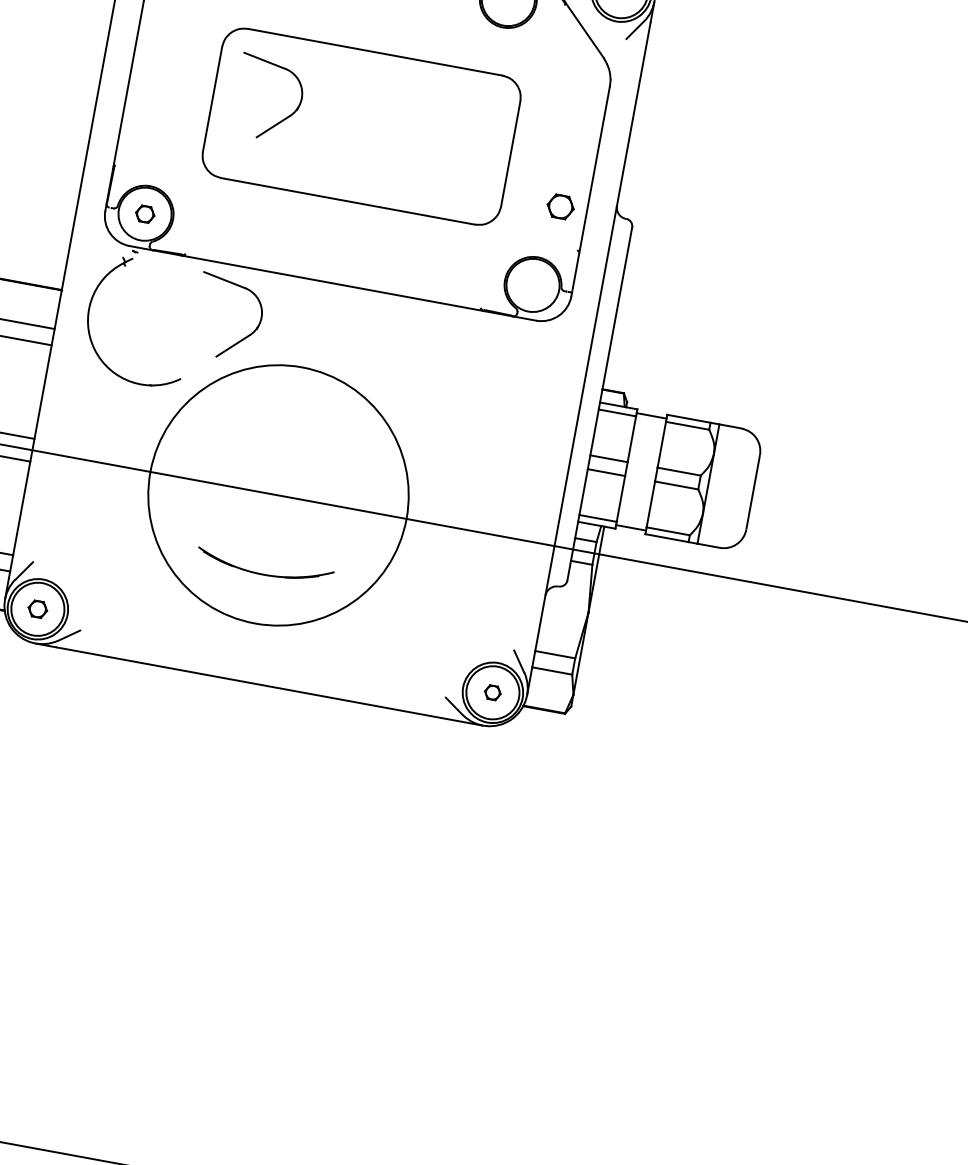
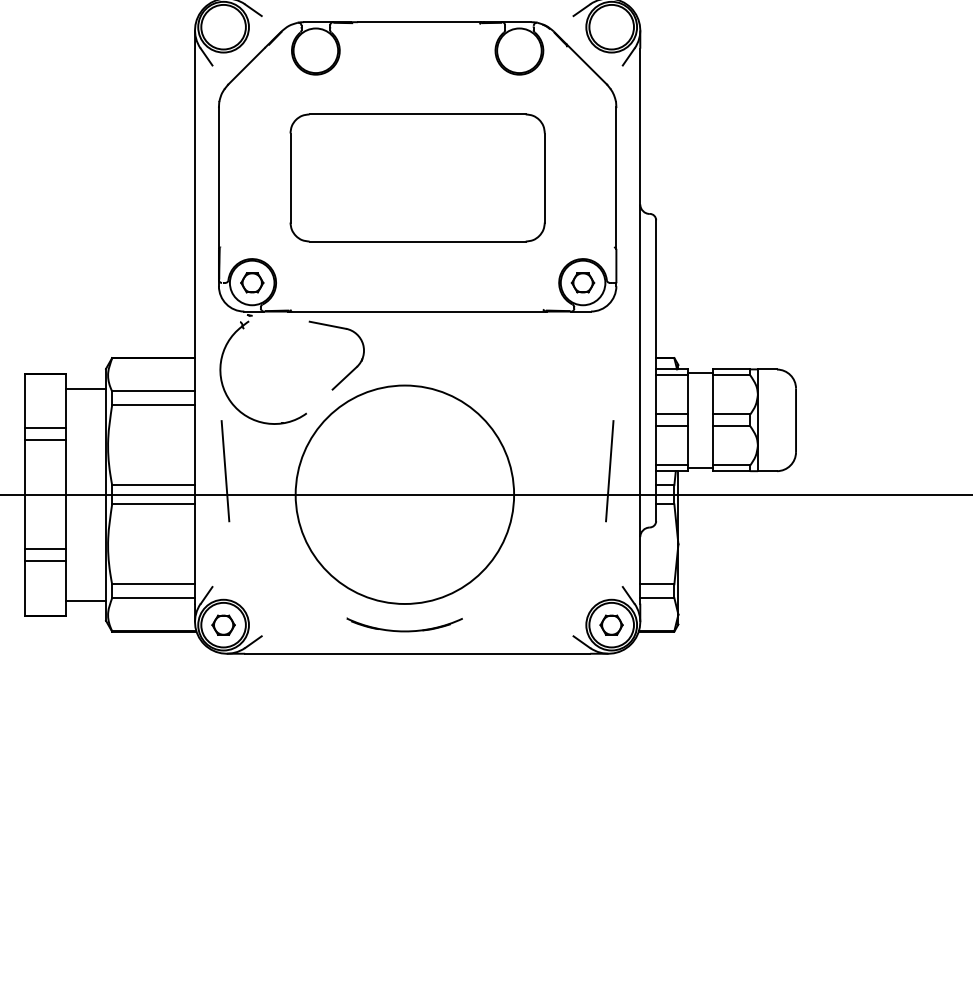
part: (282, 118) -> (351, 183), removed
part: (560, 206) -> (582, 282), moved
part: (145, 213) -> (252, 282), size x1.43
line: (73, 429) -> (225, 471), added
line: (523, 512) -> (609, 471), added
part: (264, 566) -> (404, 624), moved
part: (37, 608) -> (223, 624), size x1.43
part: (492, 692) -> (611, 624), size x1.67

